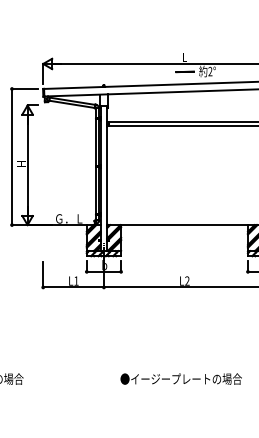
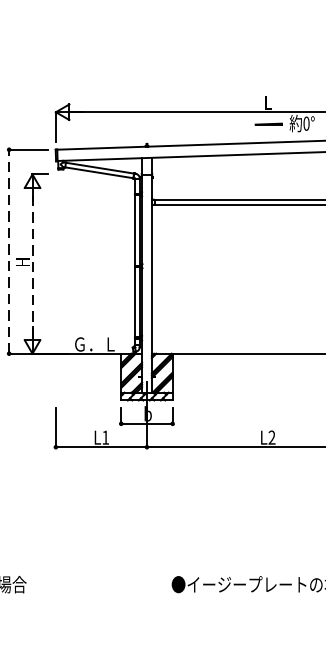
text: (210, 71) -> (306, 123), 2° -> 0°
line: (12, 156) -> (9, 250), solid -> dashed
line: (27, 164) -> (32, 262), solid -> dashed

